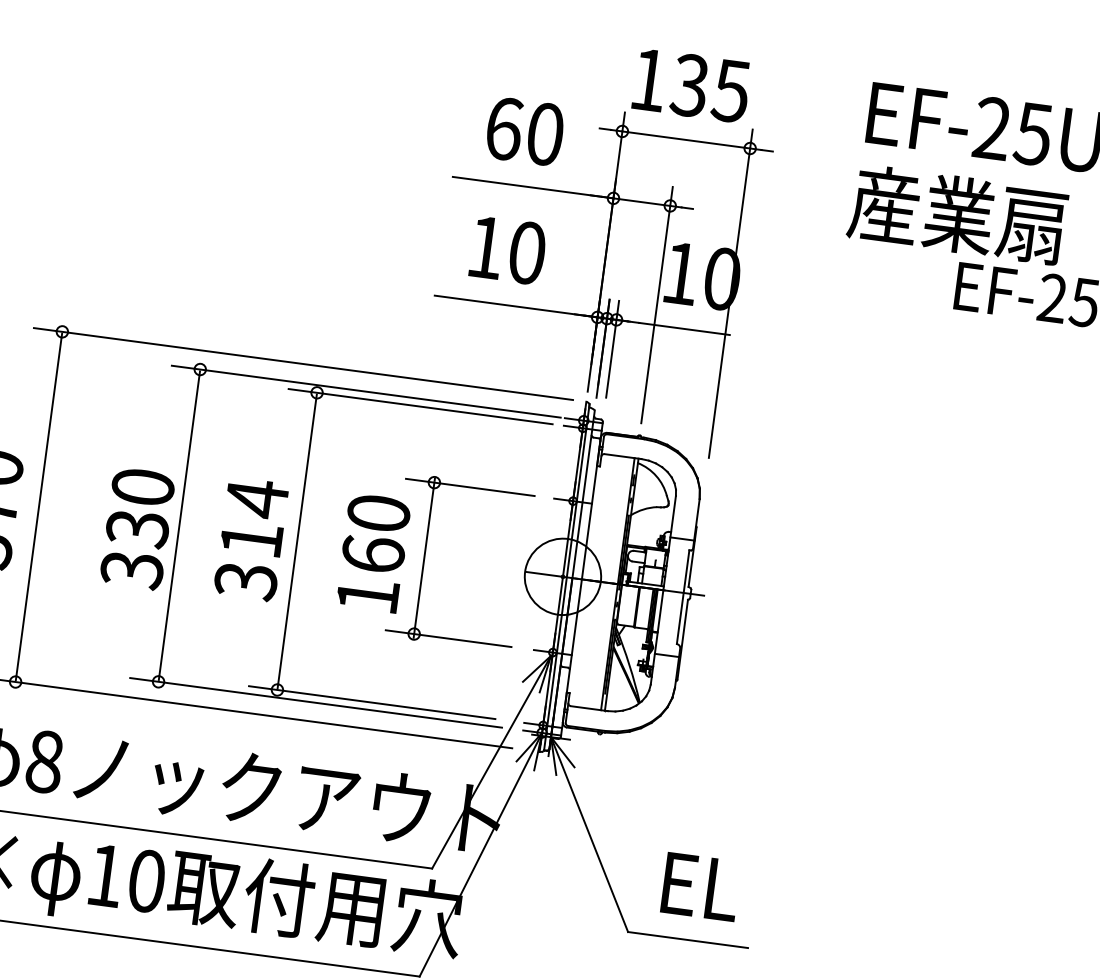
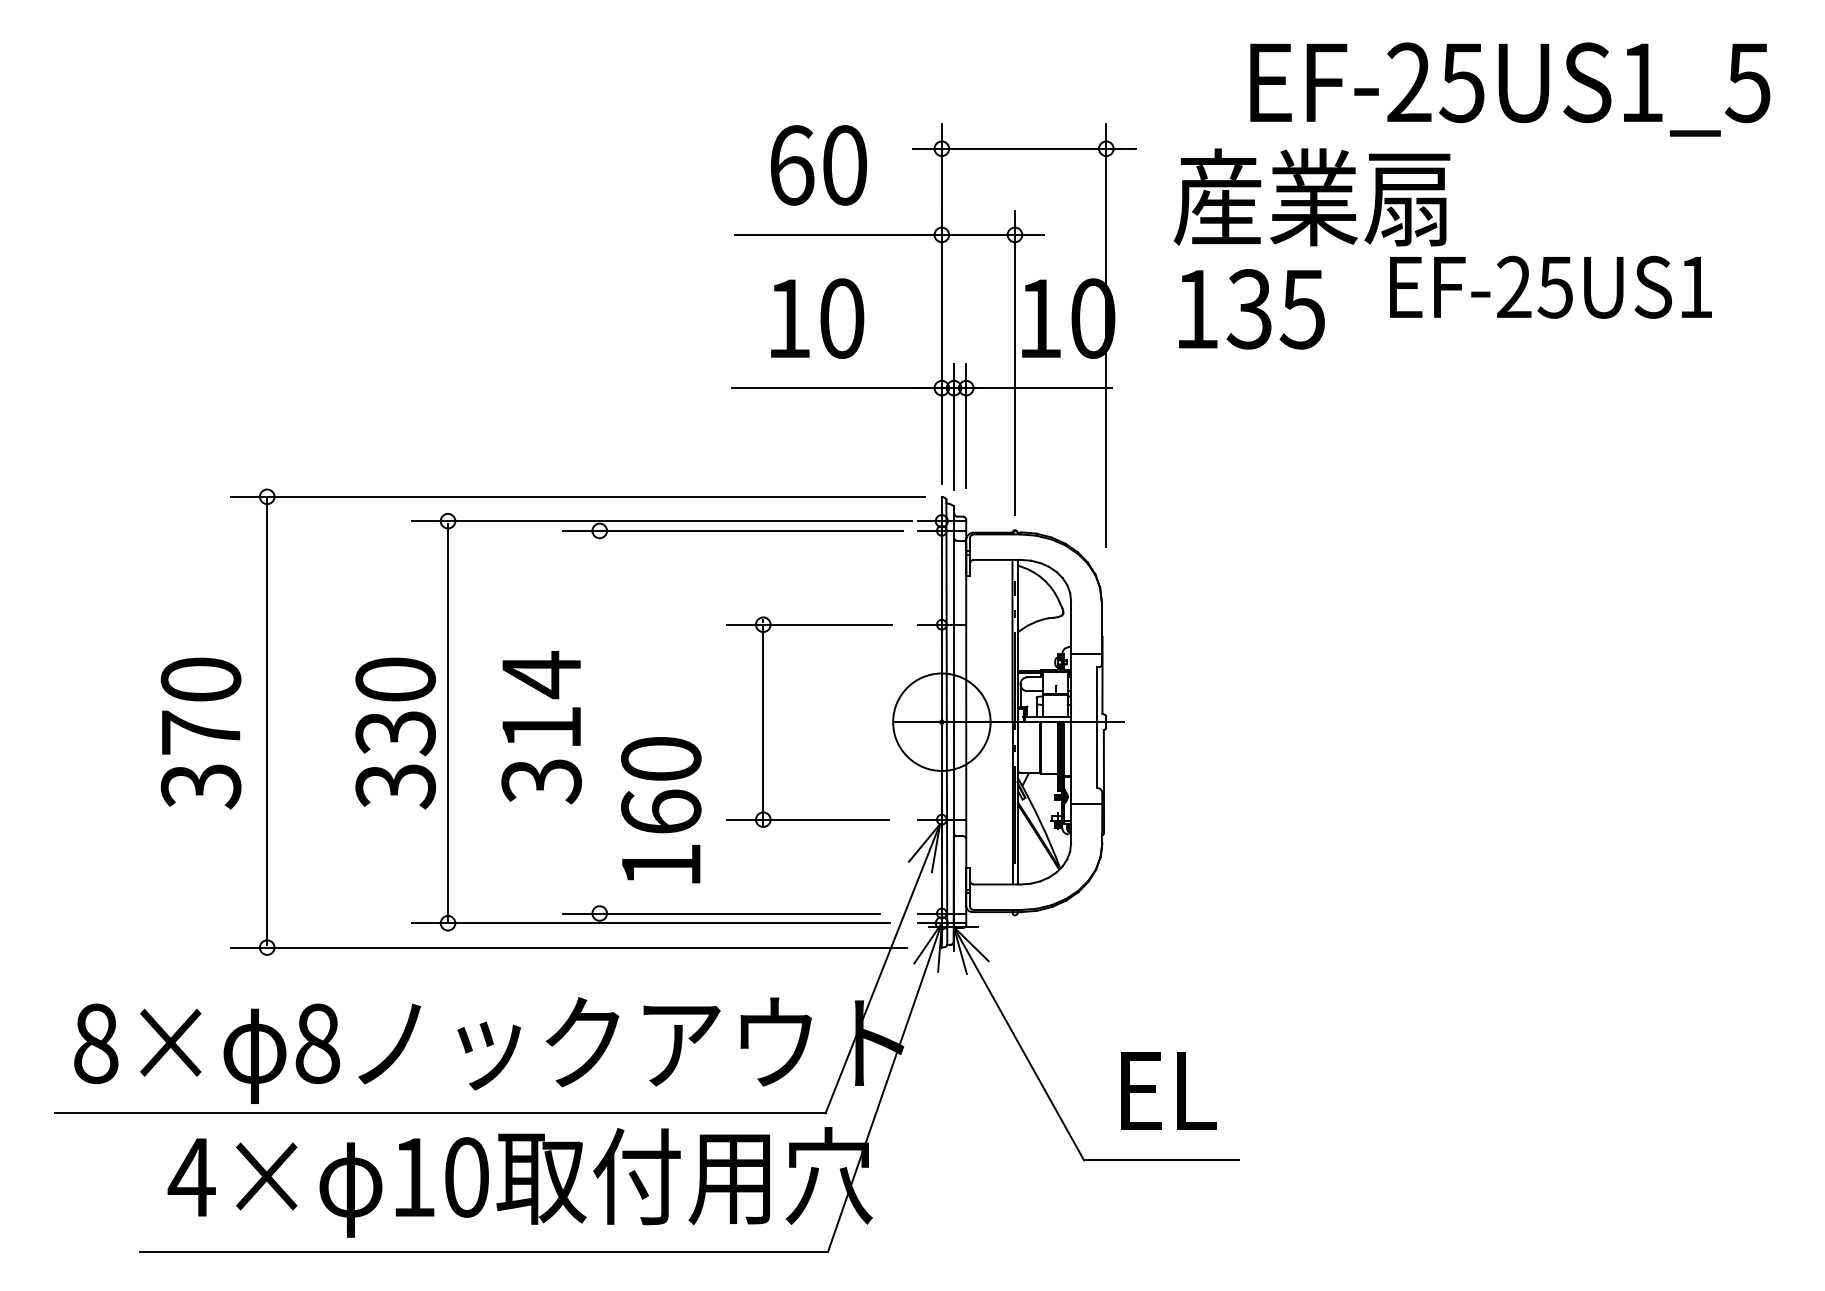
text: (691, 85) -> (1251, 309), moved
text: (957, 214) -> (1311, 197), moved
line: (297, 541) -> (599, 722), removed
text: (373, 553) -> (661, 810), moved

